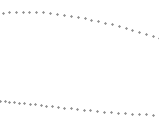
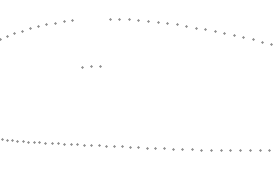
part: (29, 12) -> (91, 66), moved

